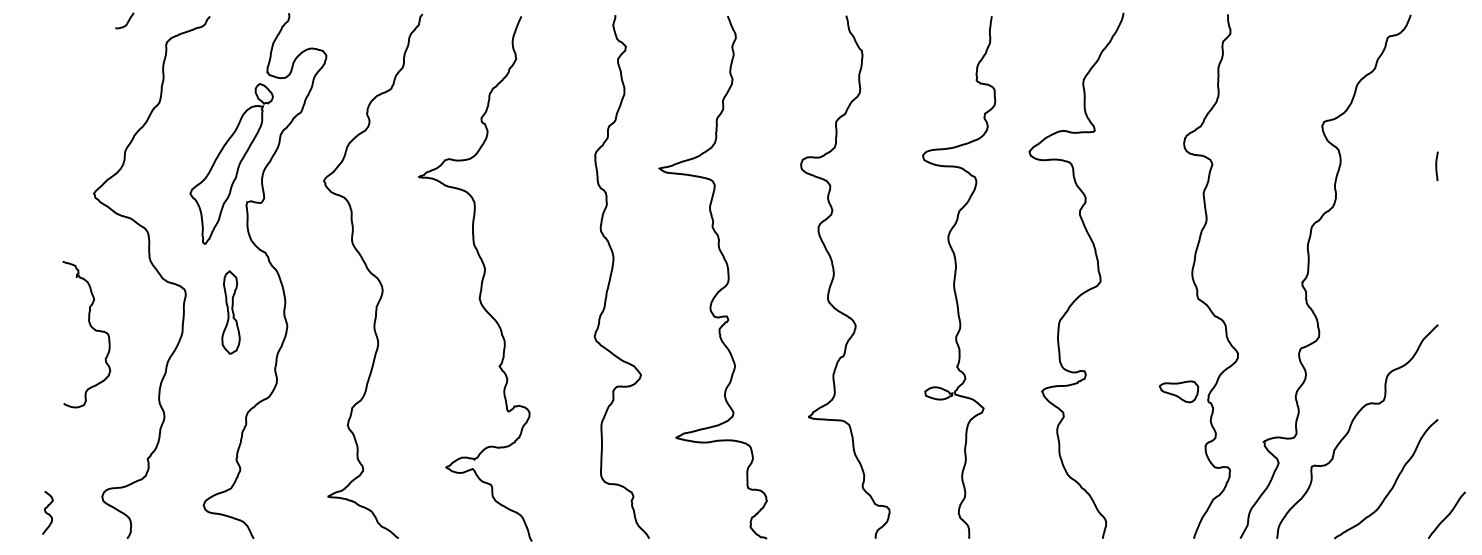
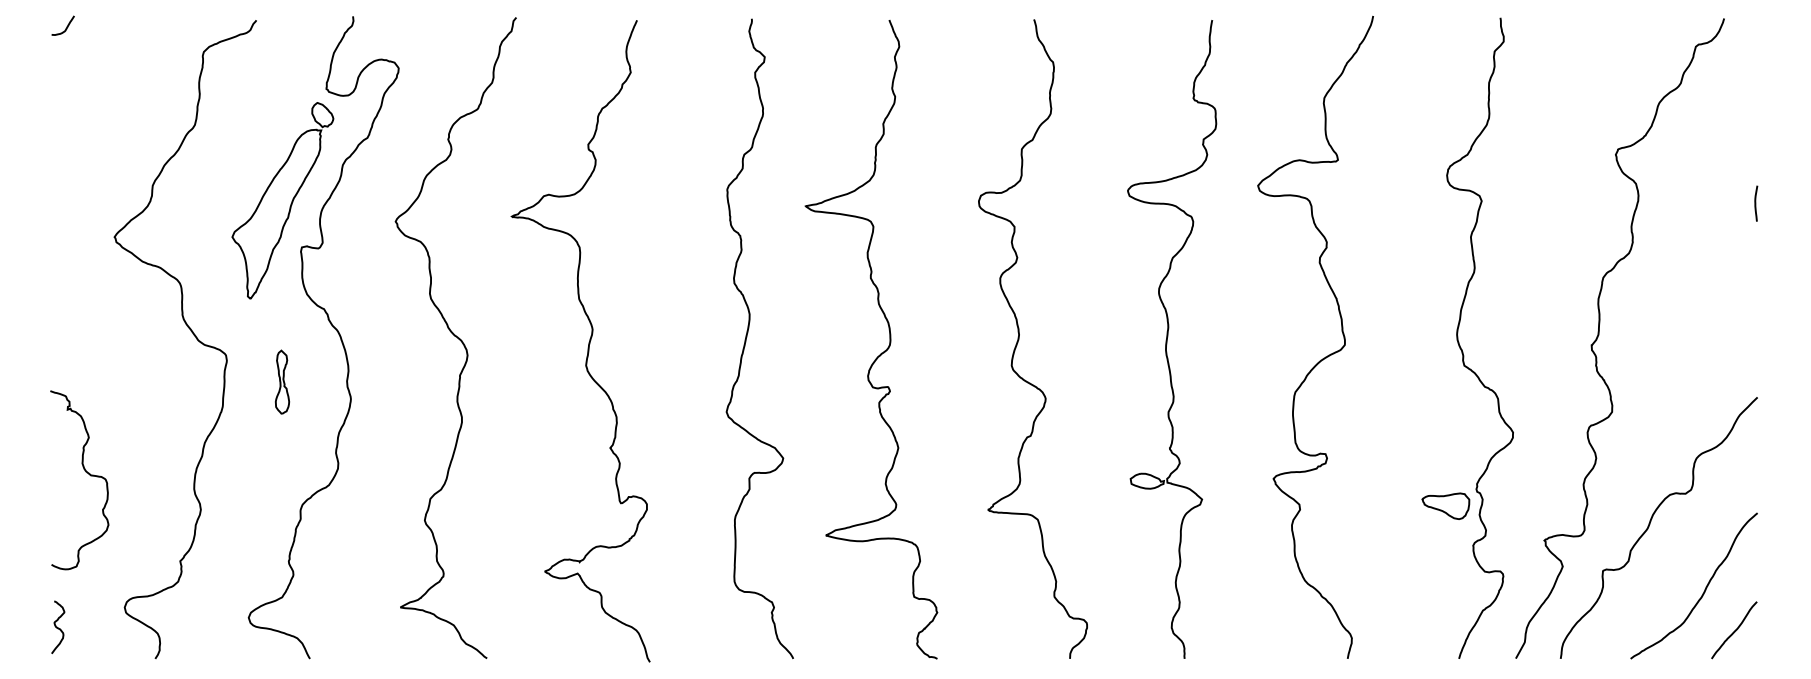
curve: (127, 21) -> (66, 26), moved
part: (231, 311) -> (282, 381), size x0.62
curve: (91, 328) -> (85, 472), moved
part: (1178, 391) -> (1445, 505), moved
curve: (1447, 515) -> (1734, 630), moved

